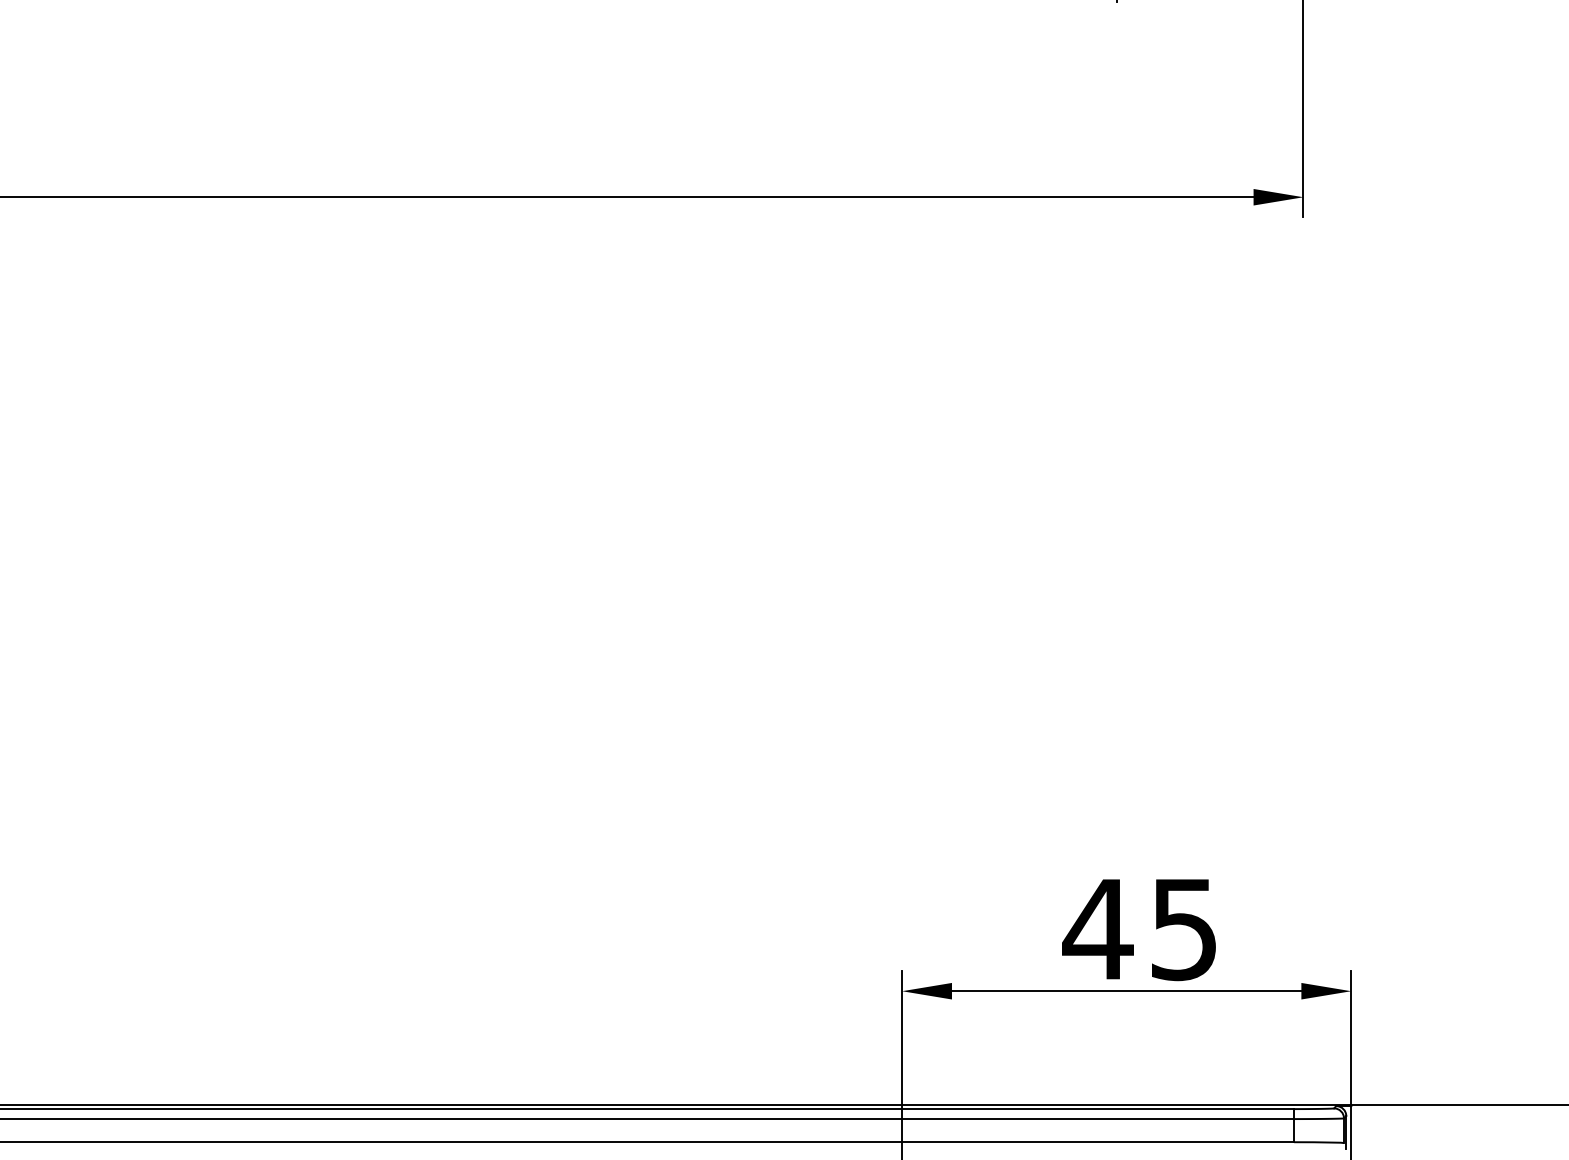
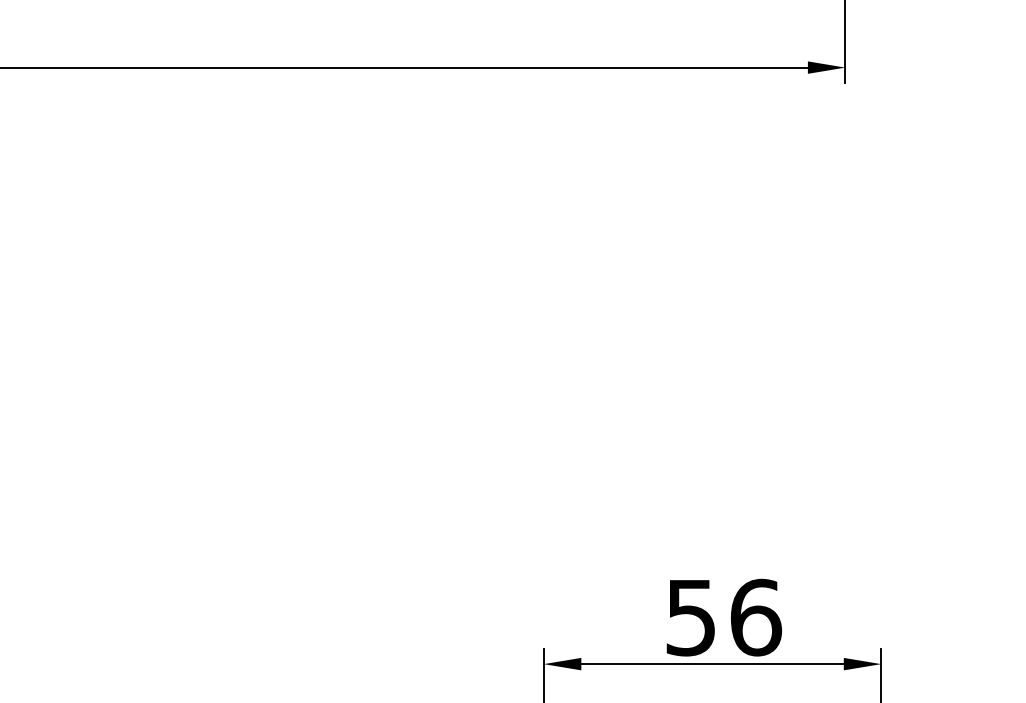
text: (1140, 929) -> (722, 617), 45 -> 56

